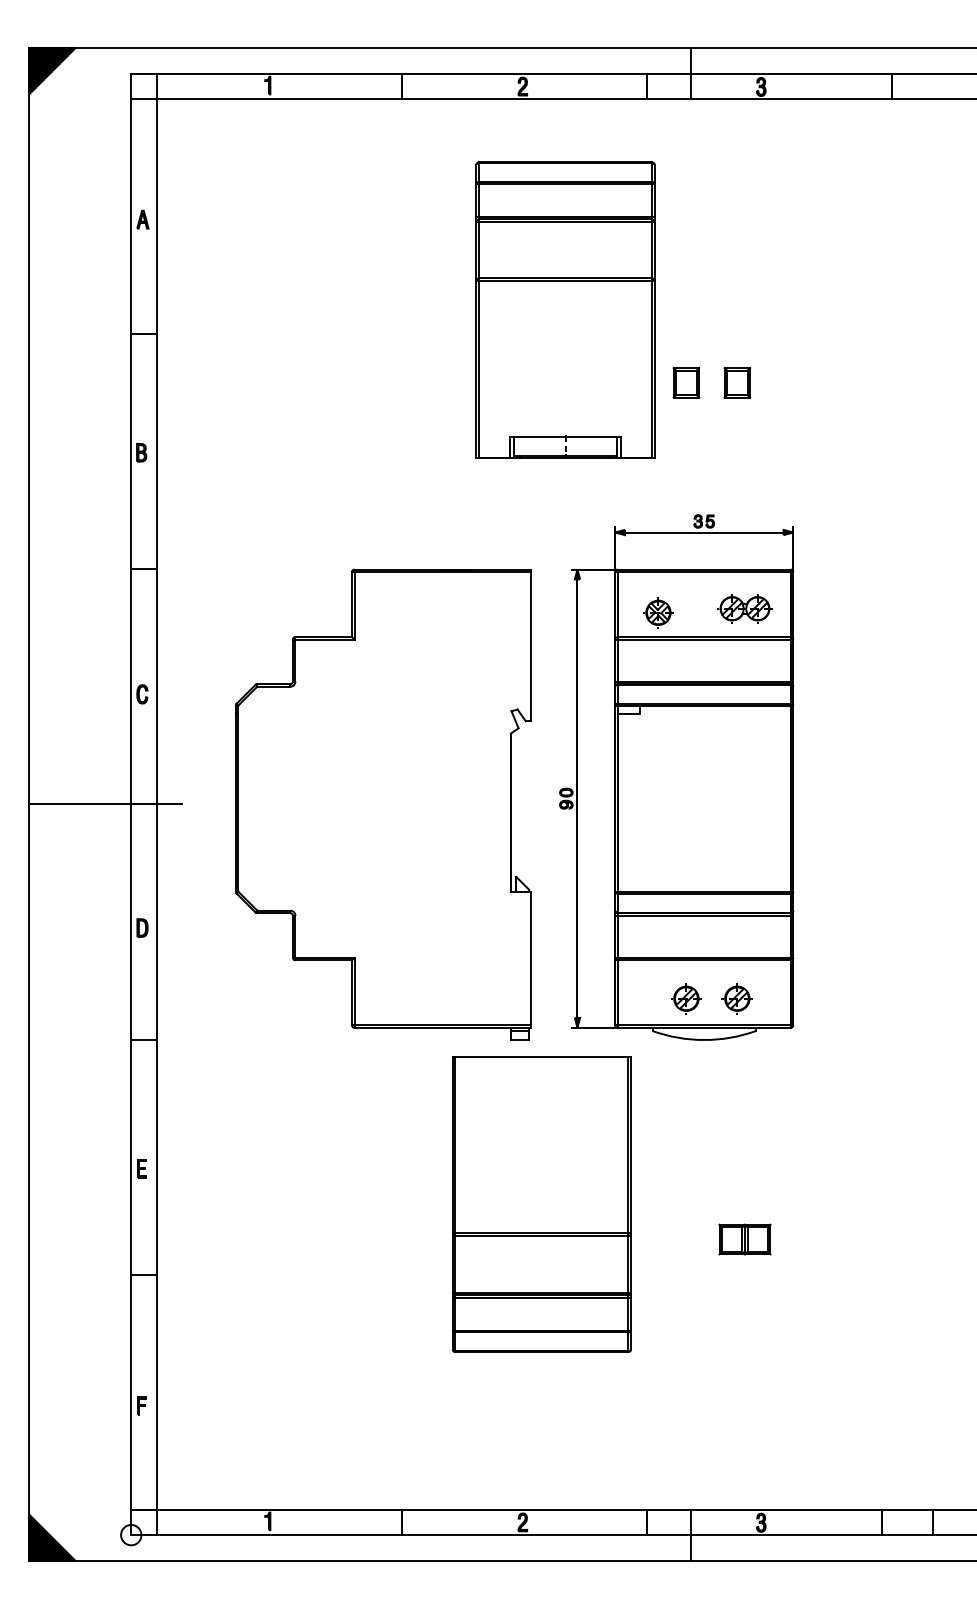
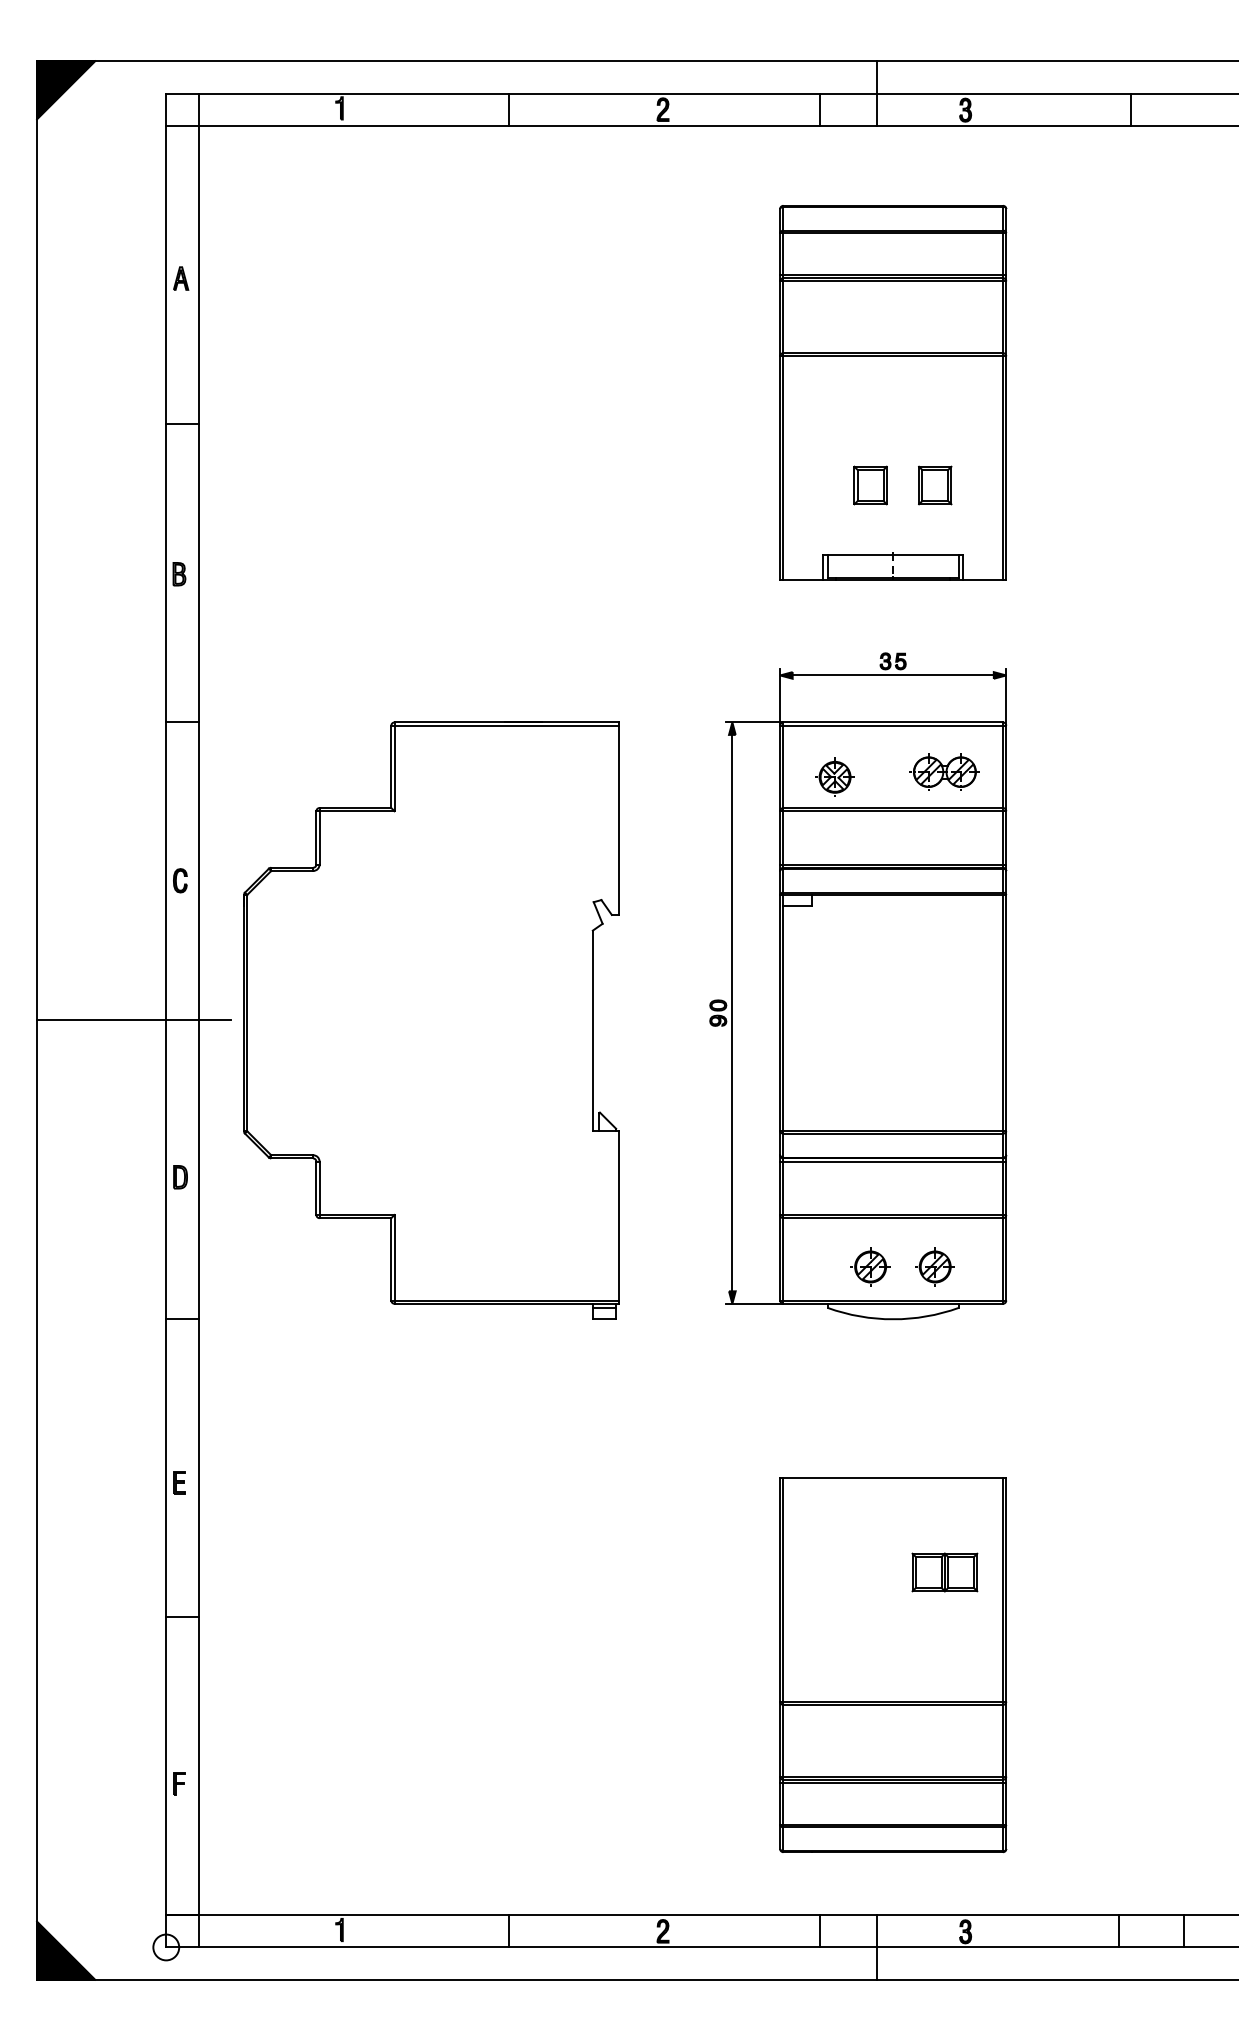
part: (565, 309) -> (893, 392), moved
part: (383, 804) -> (431, 1020), moved
part: (542, 1204) -> (893, 1665), moved

